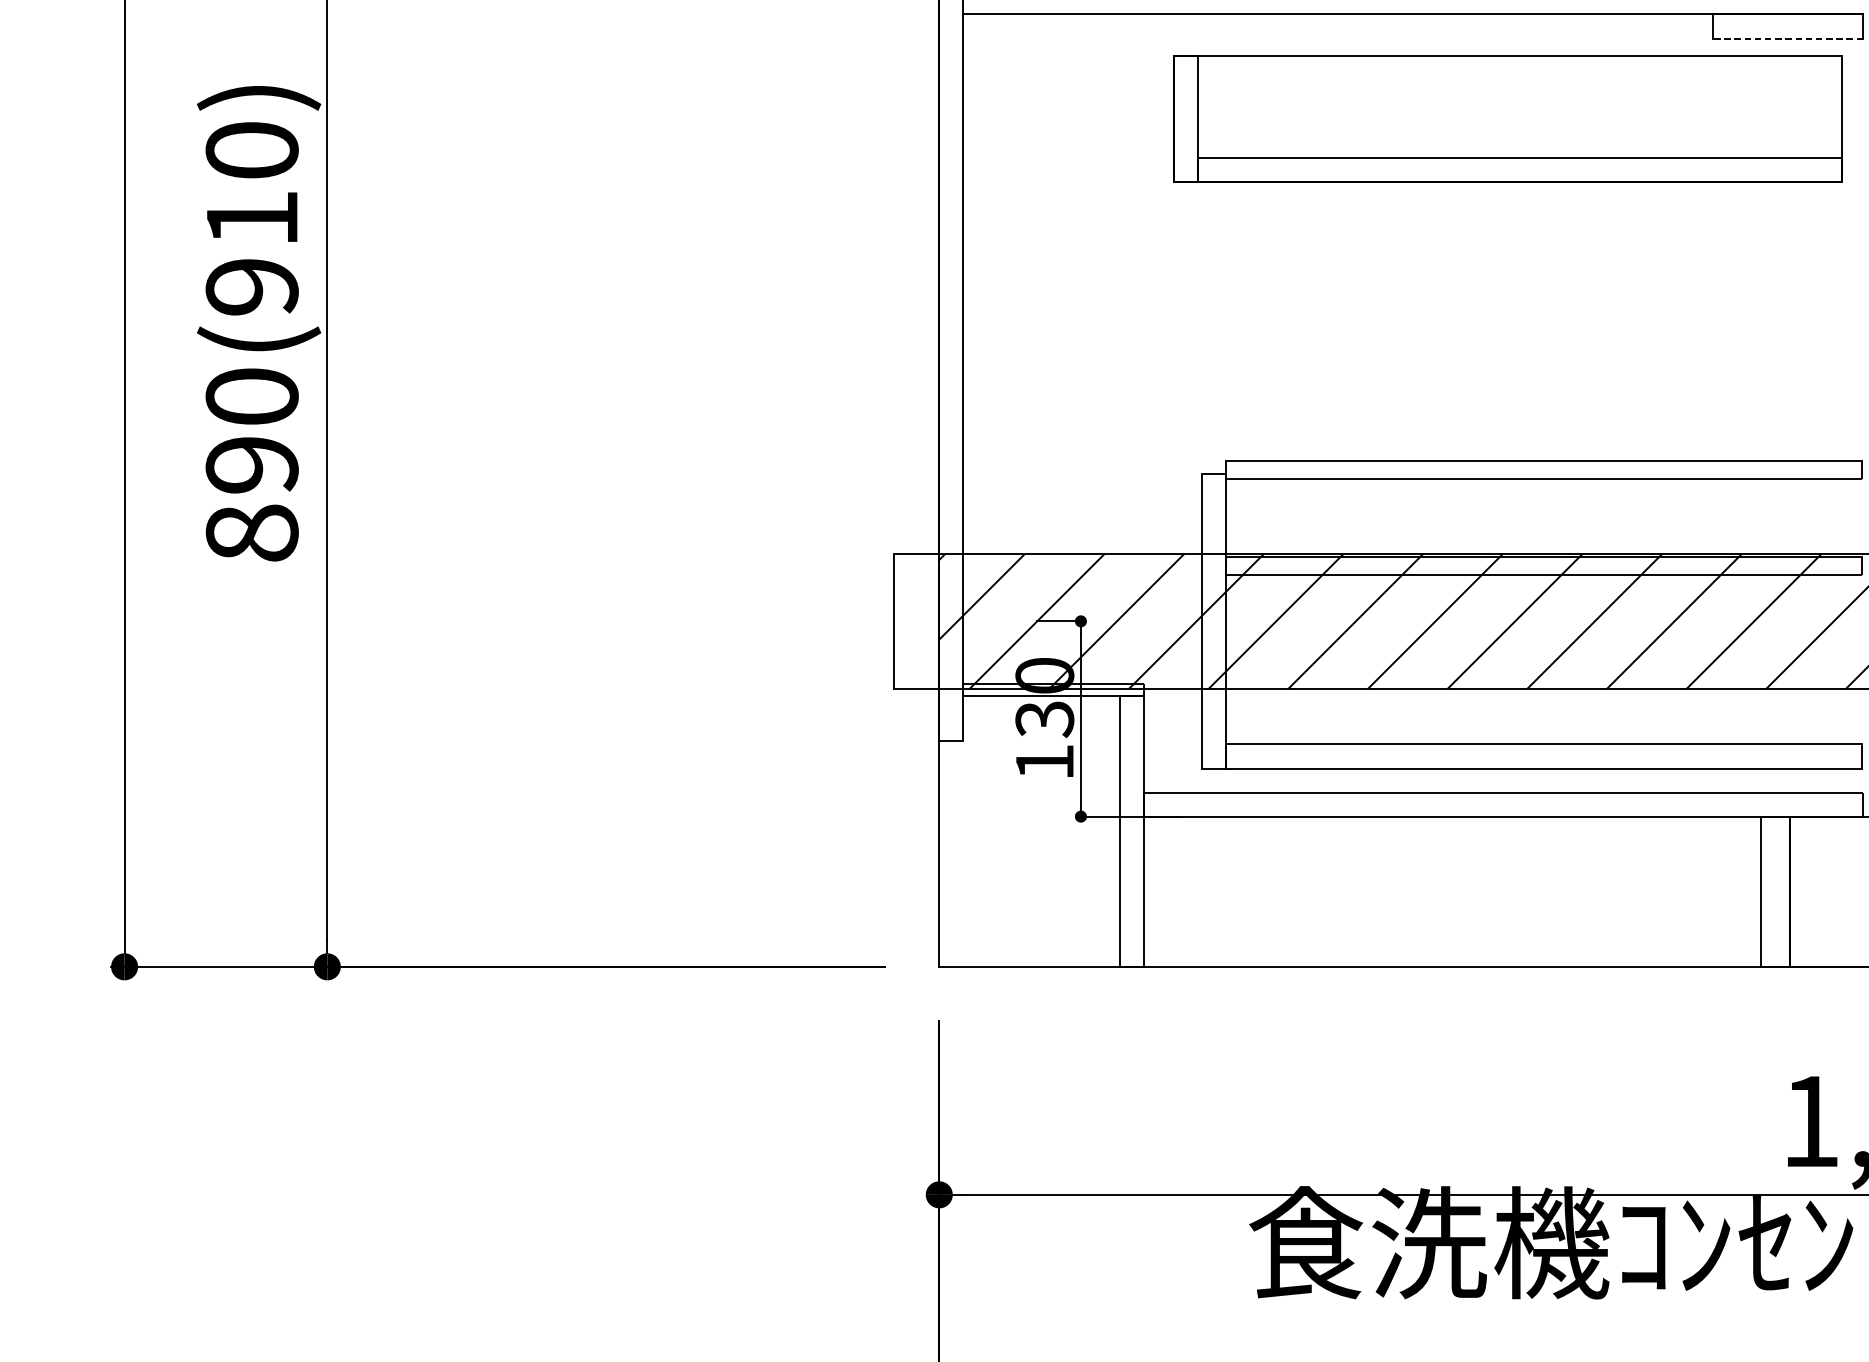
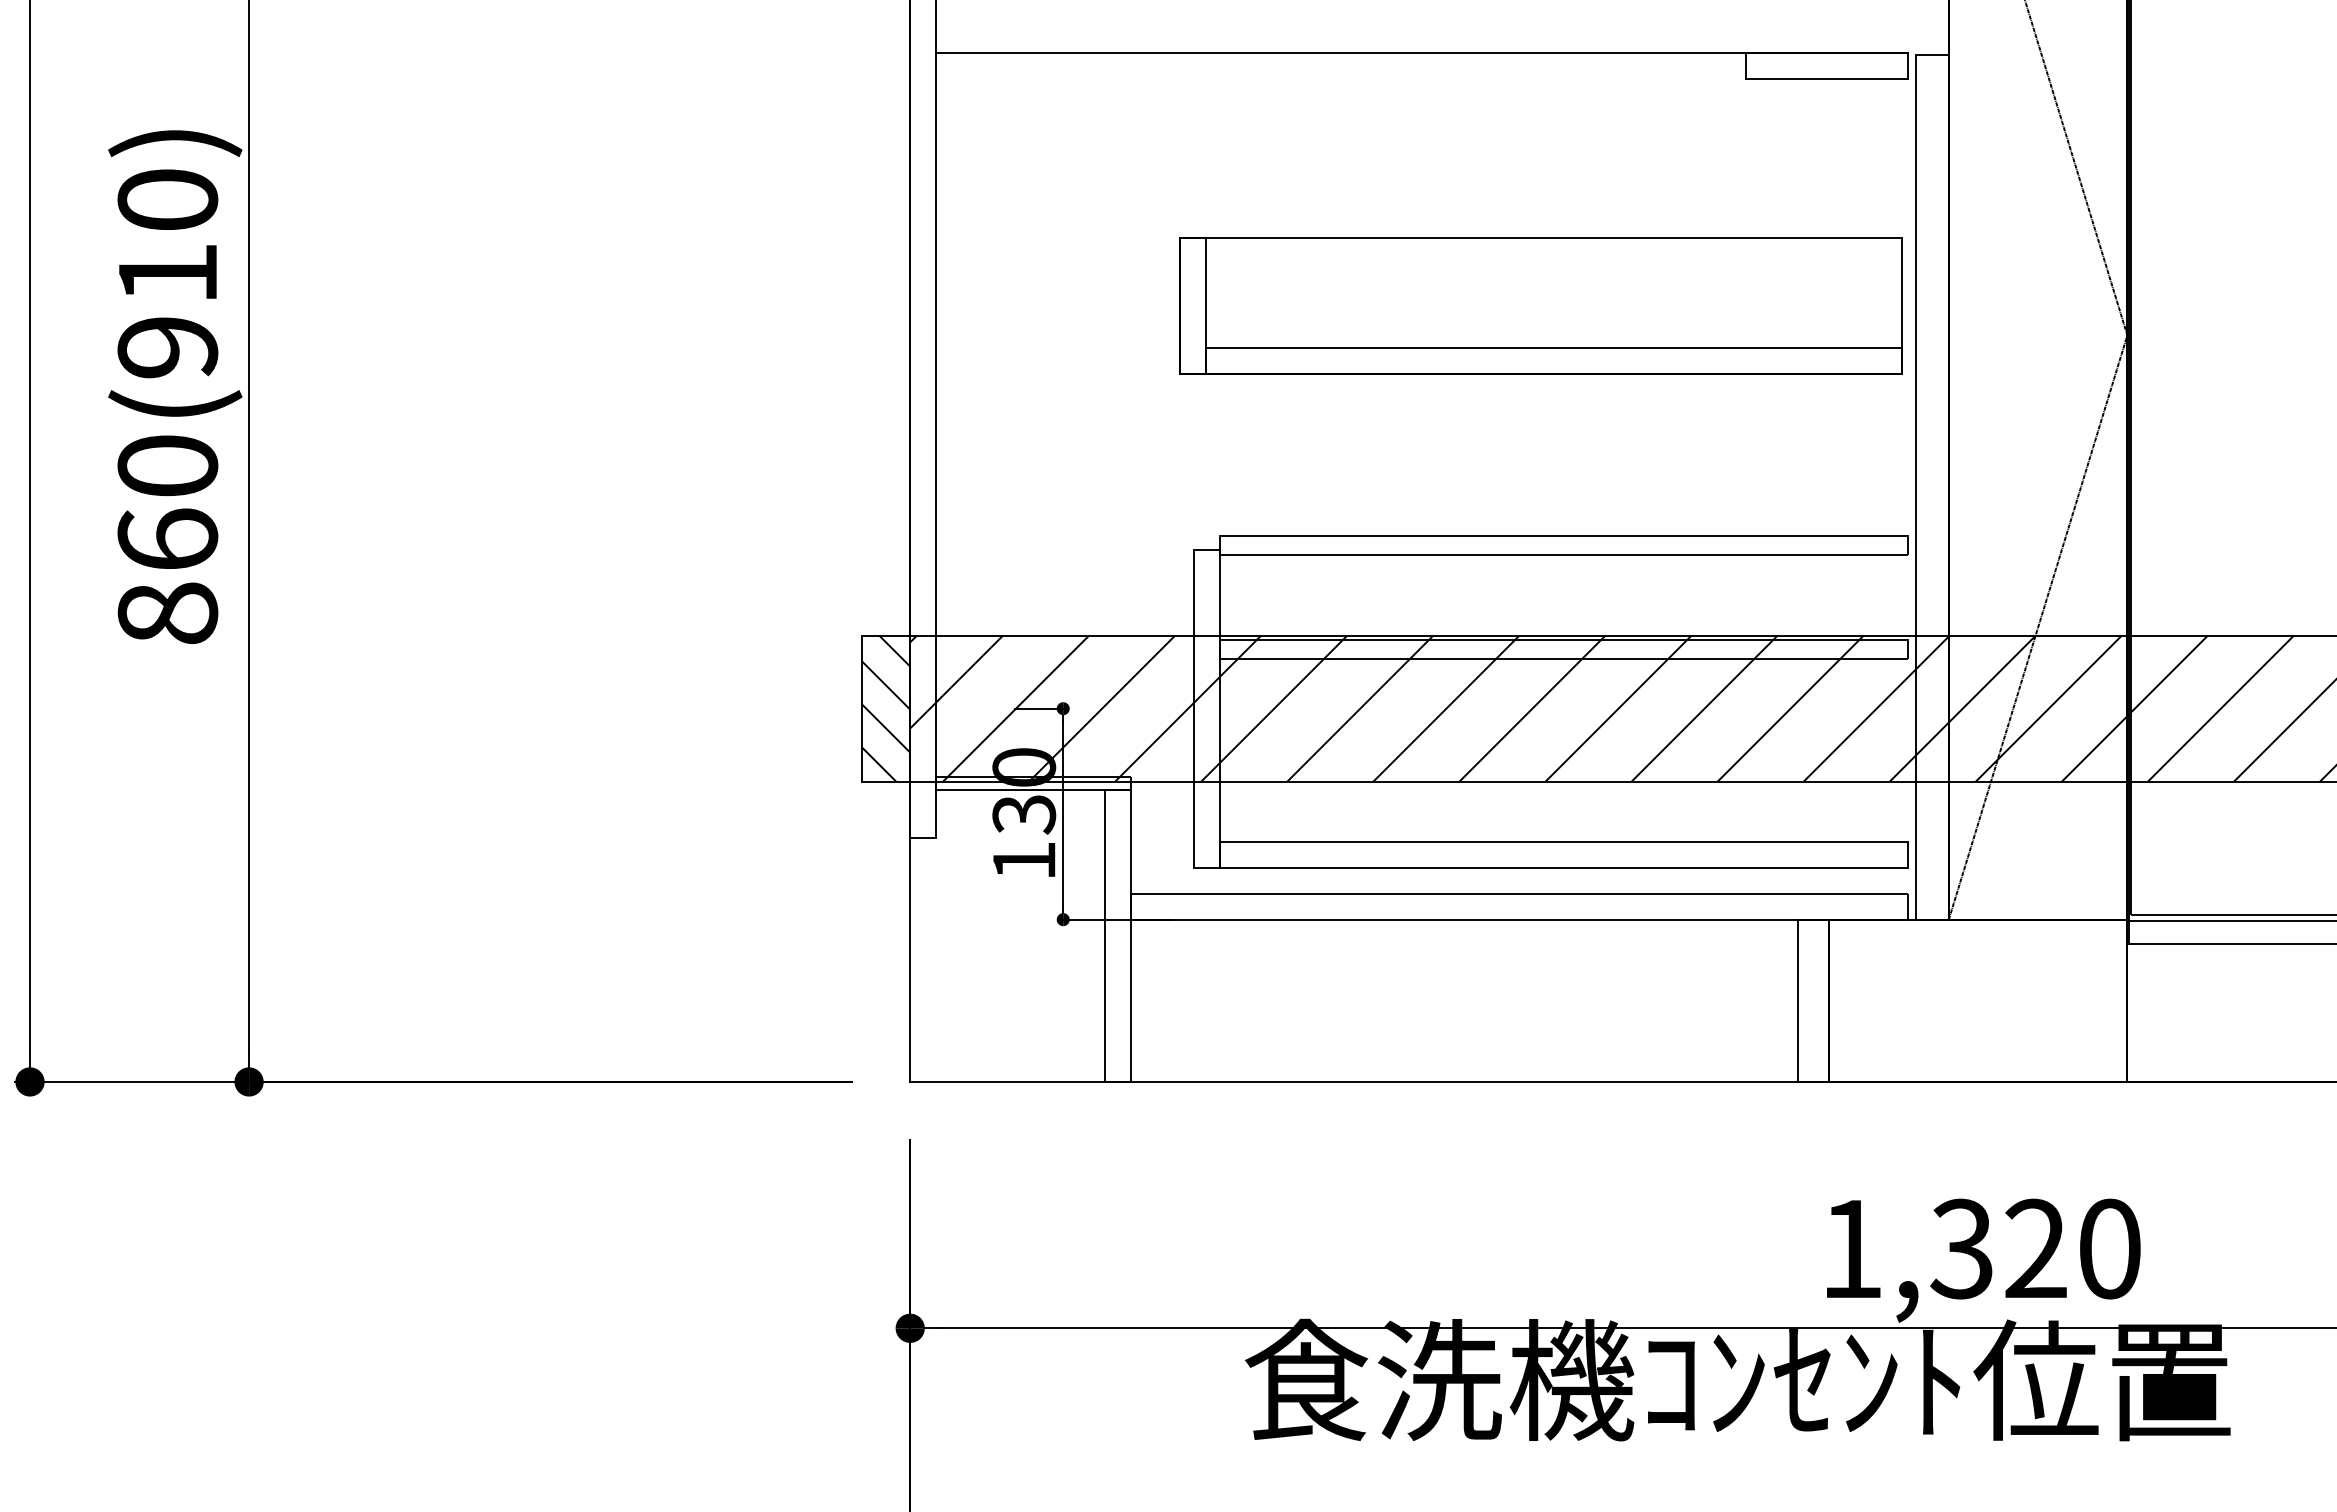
line: (1787, 38) -> (1826, 79), dashed -> solid
part: (1507, 118) -> (1540, 305), moved
text: (251, 464) -> (167, 539), 890(910) -> 860(910)
hatch: (916, 621) -> (885, 708), added

